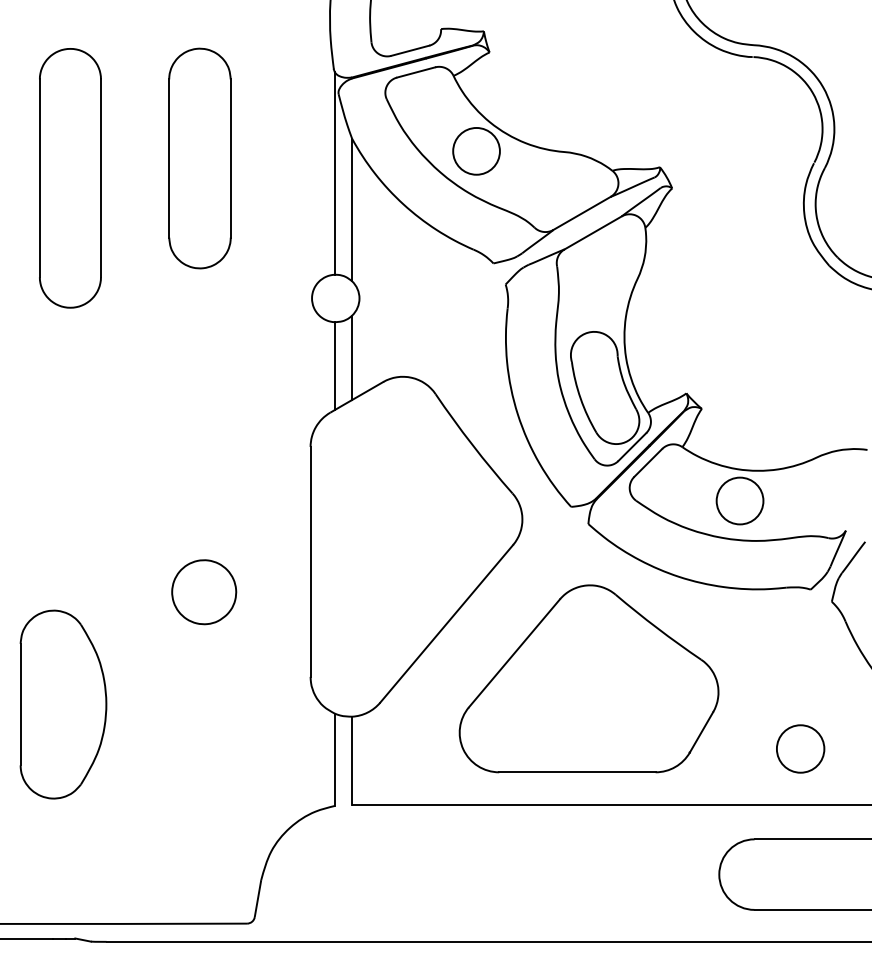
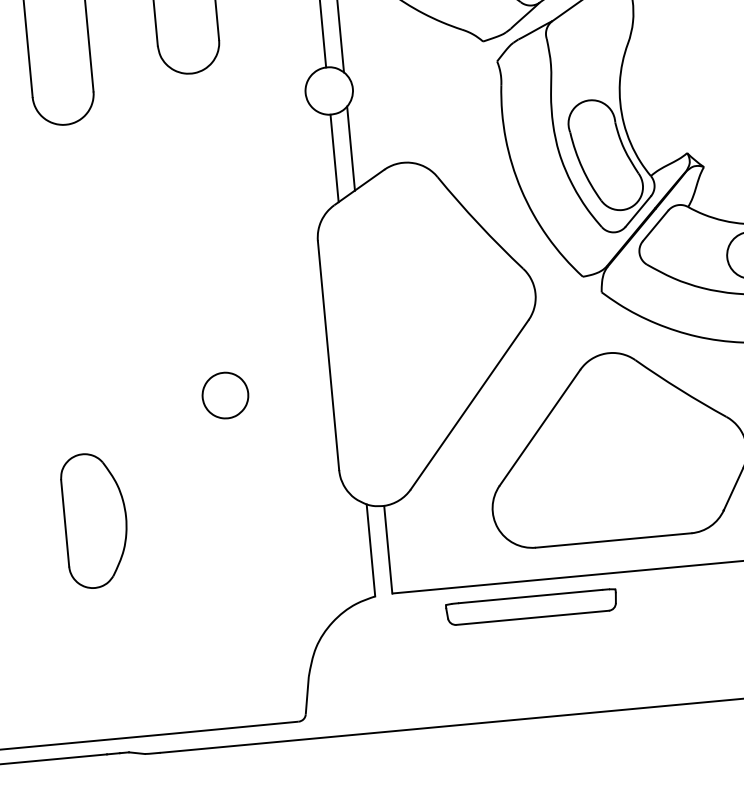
part: (204, 591) -> (225, 394), size x0.71
part: (63, 704) -> (95, 520), size x0.71
part: (489, 830) -> (531, 606), added

